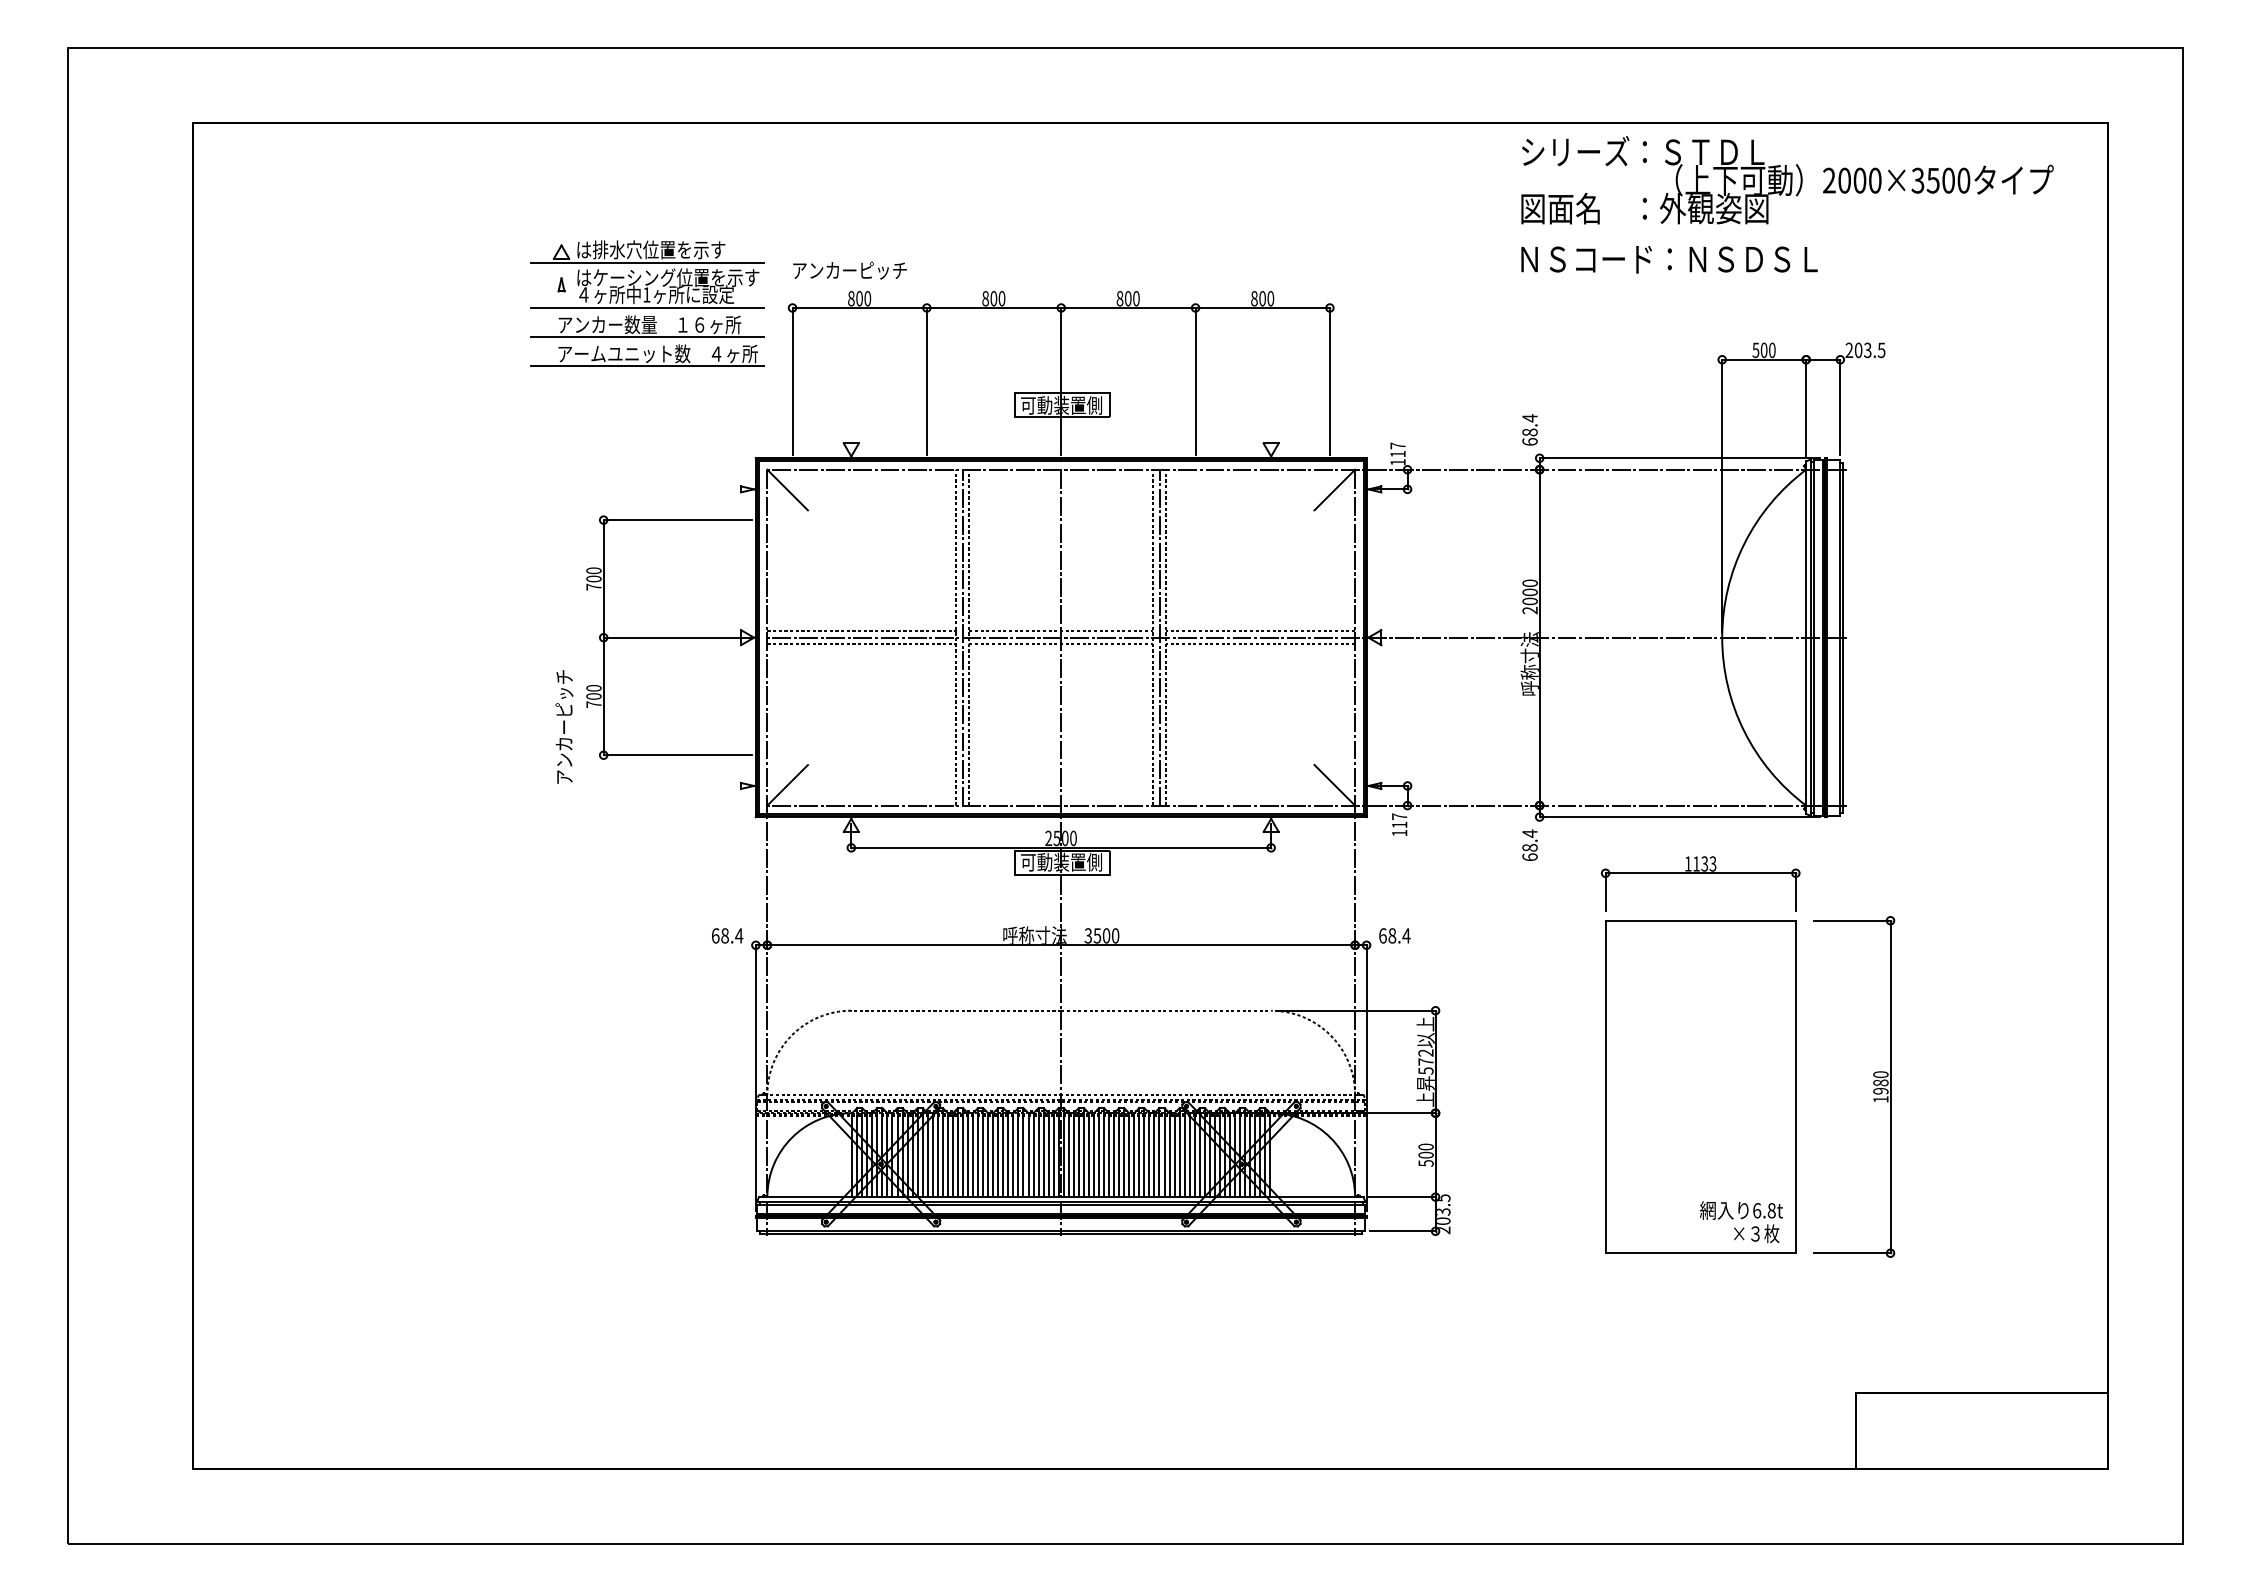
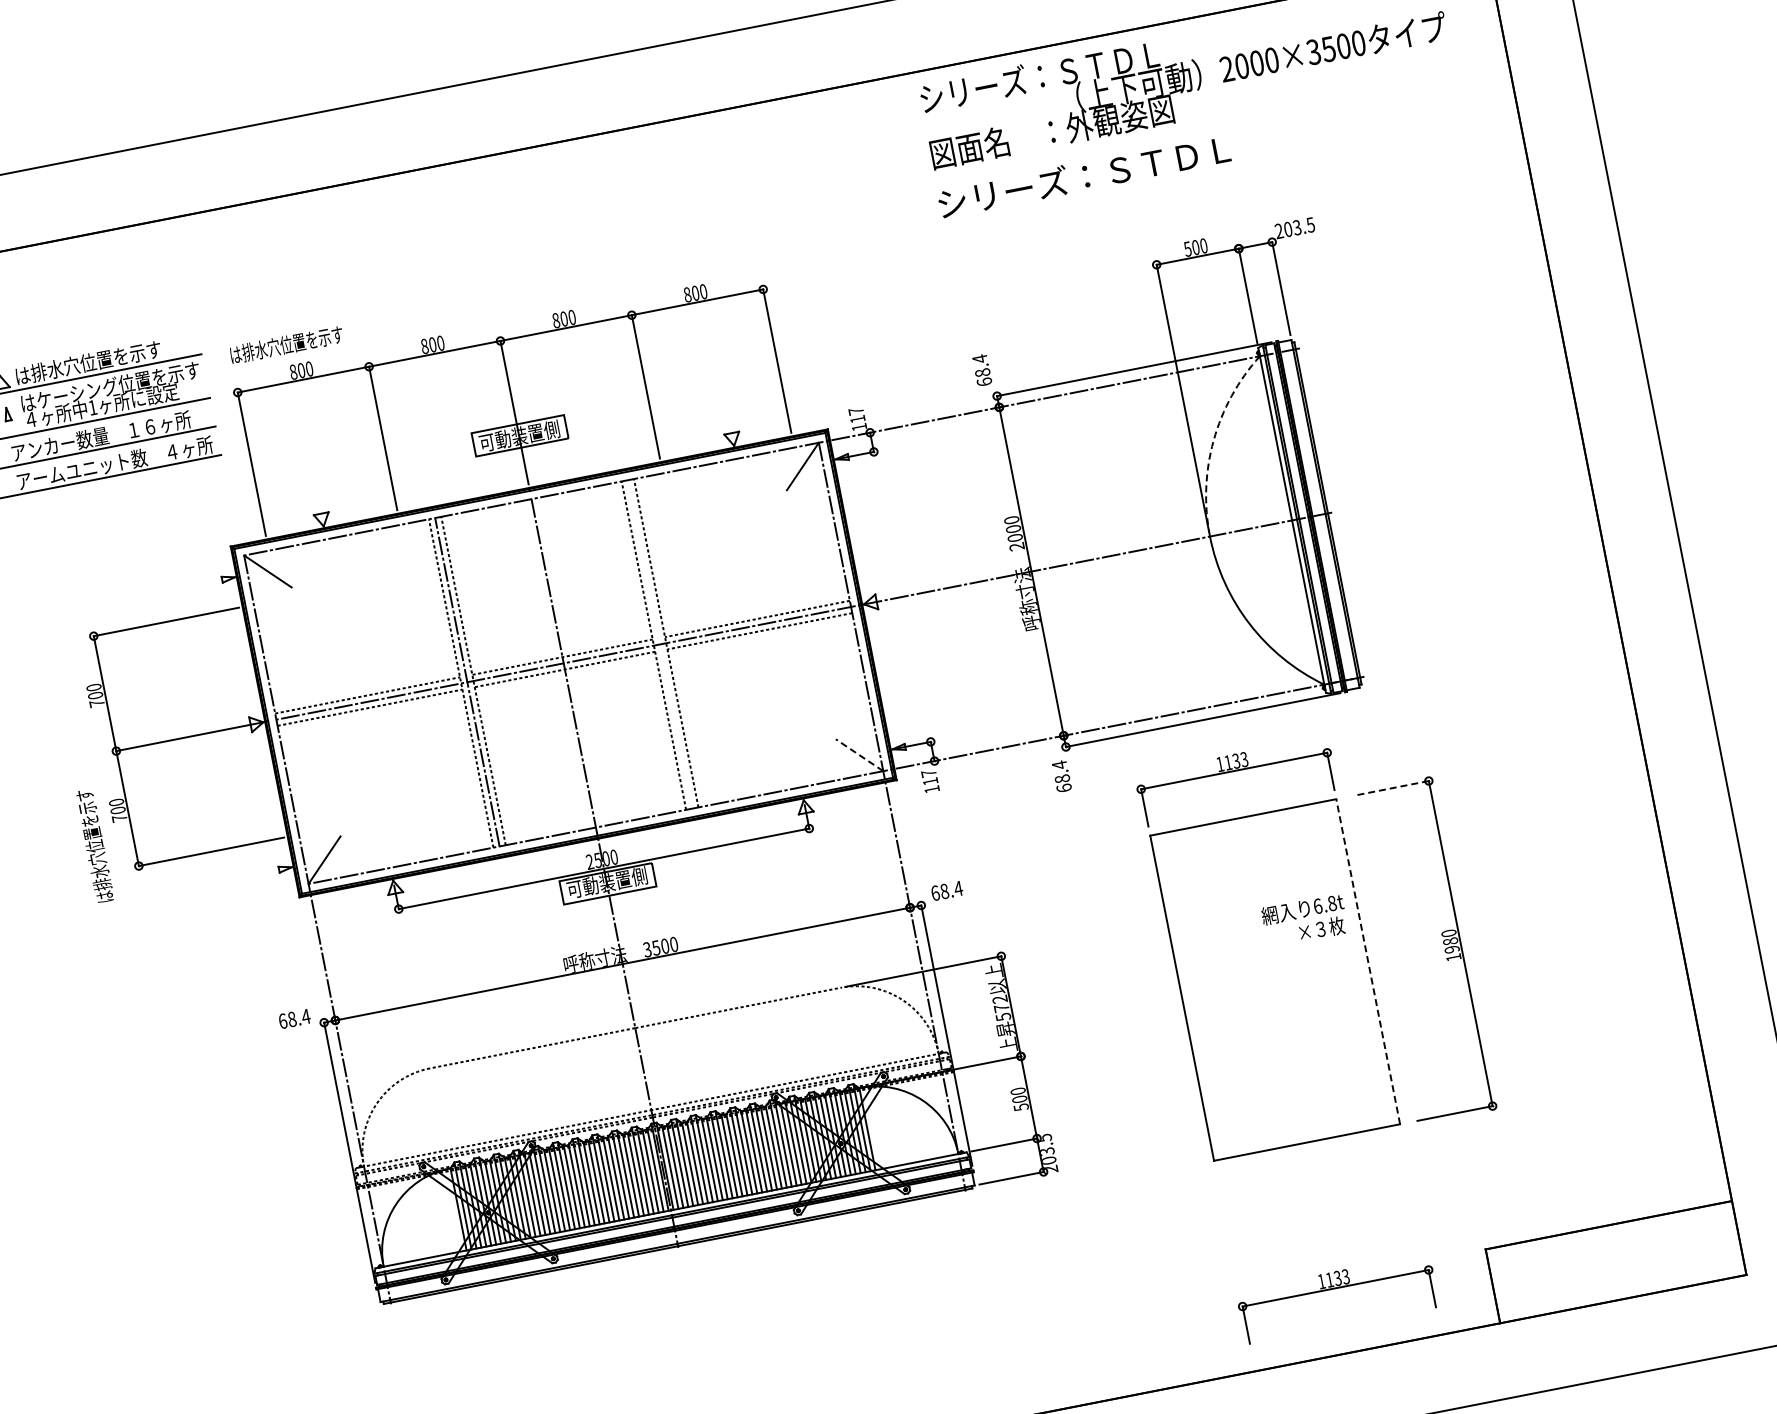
text: (1668, 258) -> (1084, 176), ＮＳコード：ＮＳＤＳＬ -> シリーズ：ＳＴＤＬ
text: (849, 270) -> (286, 344), アンカーピッチ -> は排水穴位置を示す
arc: (1744, 543) -> (1213, 440), solid -> dashed
line: (1159, 637) -> (659, 644), removed
text: (563, 726) -> (94, 845), アンカーピッチ -> は排水穴位置を示す
line: (1334, 785) -> (859, 755), solid -> dashed
line: (1851, 920) -> (1390, 788), solid -> dashed
line: (1795, 1086) -> (1367, 961), solid -> dashed
text: (1741, 1222) -> (1304, 920), moved
part: (1700, 1402) -> (1335, 1288), added

